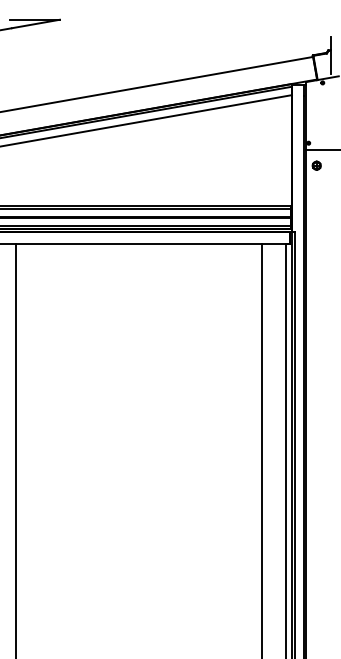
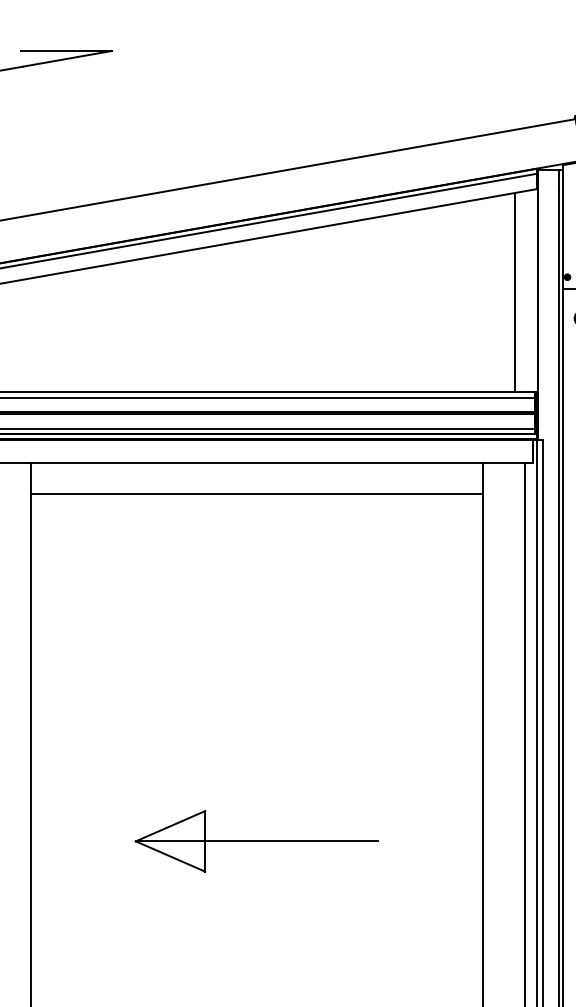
line: (279, 151) -> (513, 292), added
line: (139, 261) -> (257, 493), added
part: (138, 450) -> (255, 840), added

